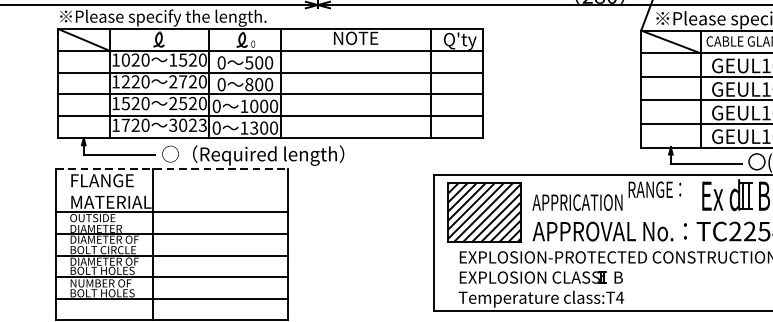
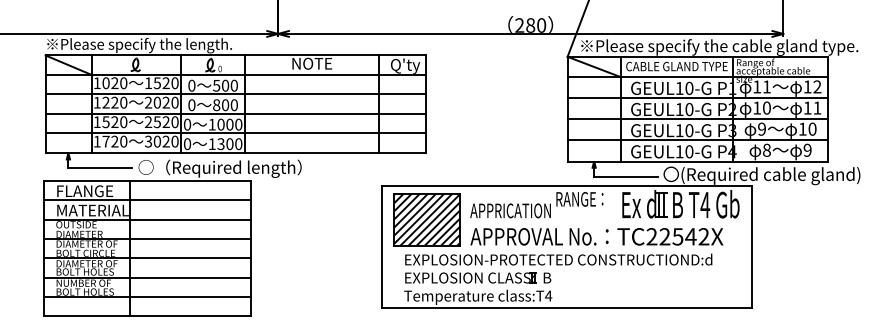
text: (182, 81) -> (156, 102), 2720 -> 2020
text: (202, 125) -> (174, 141), 3023 -> 3020
line: (172, 169) -> (147, 181), dashed -> solid
line: (170, 191) -> (146, 200), added

